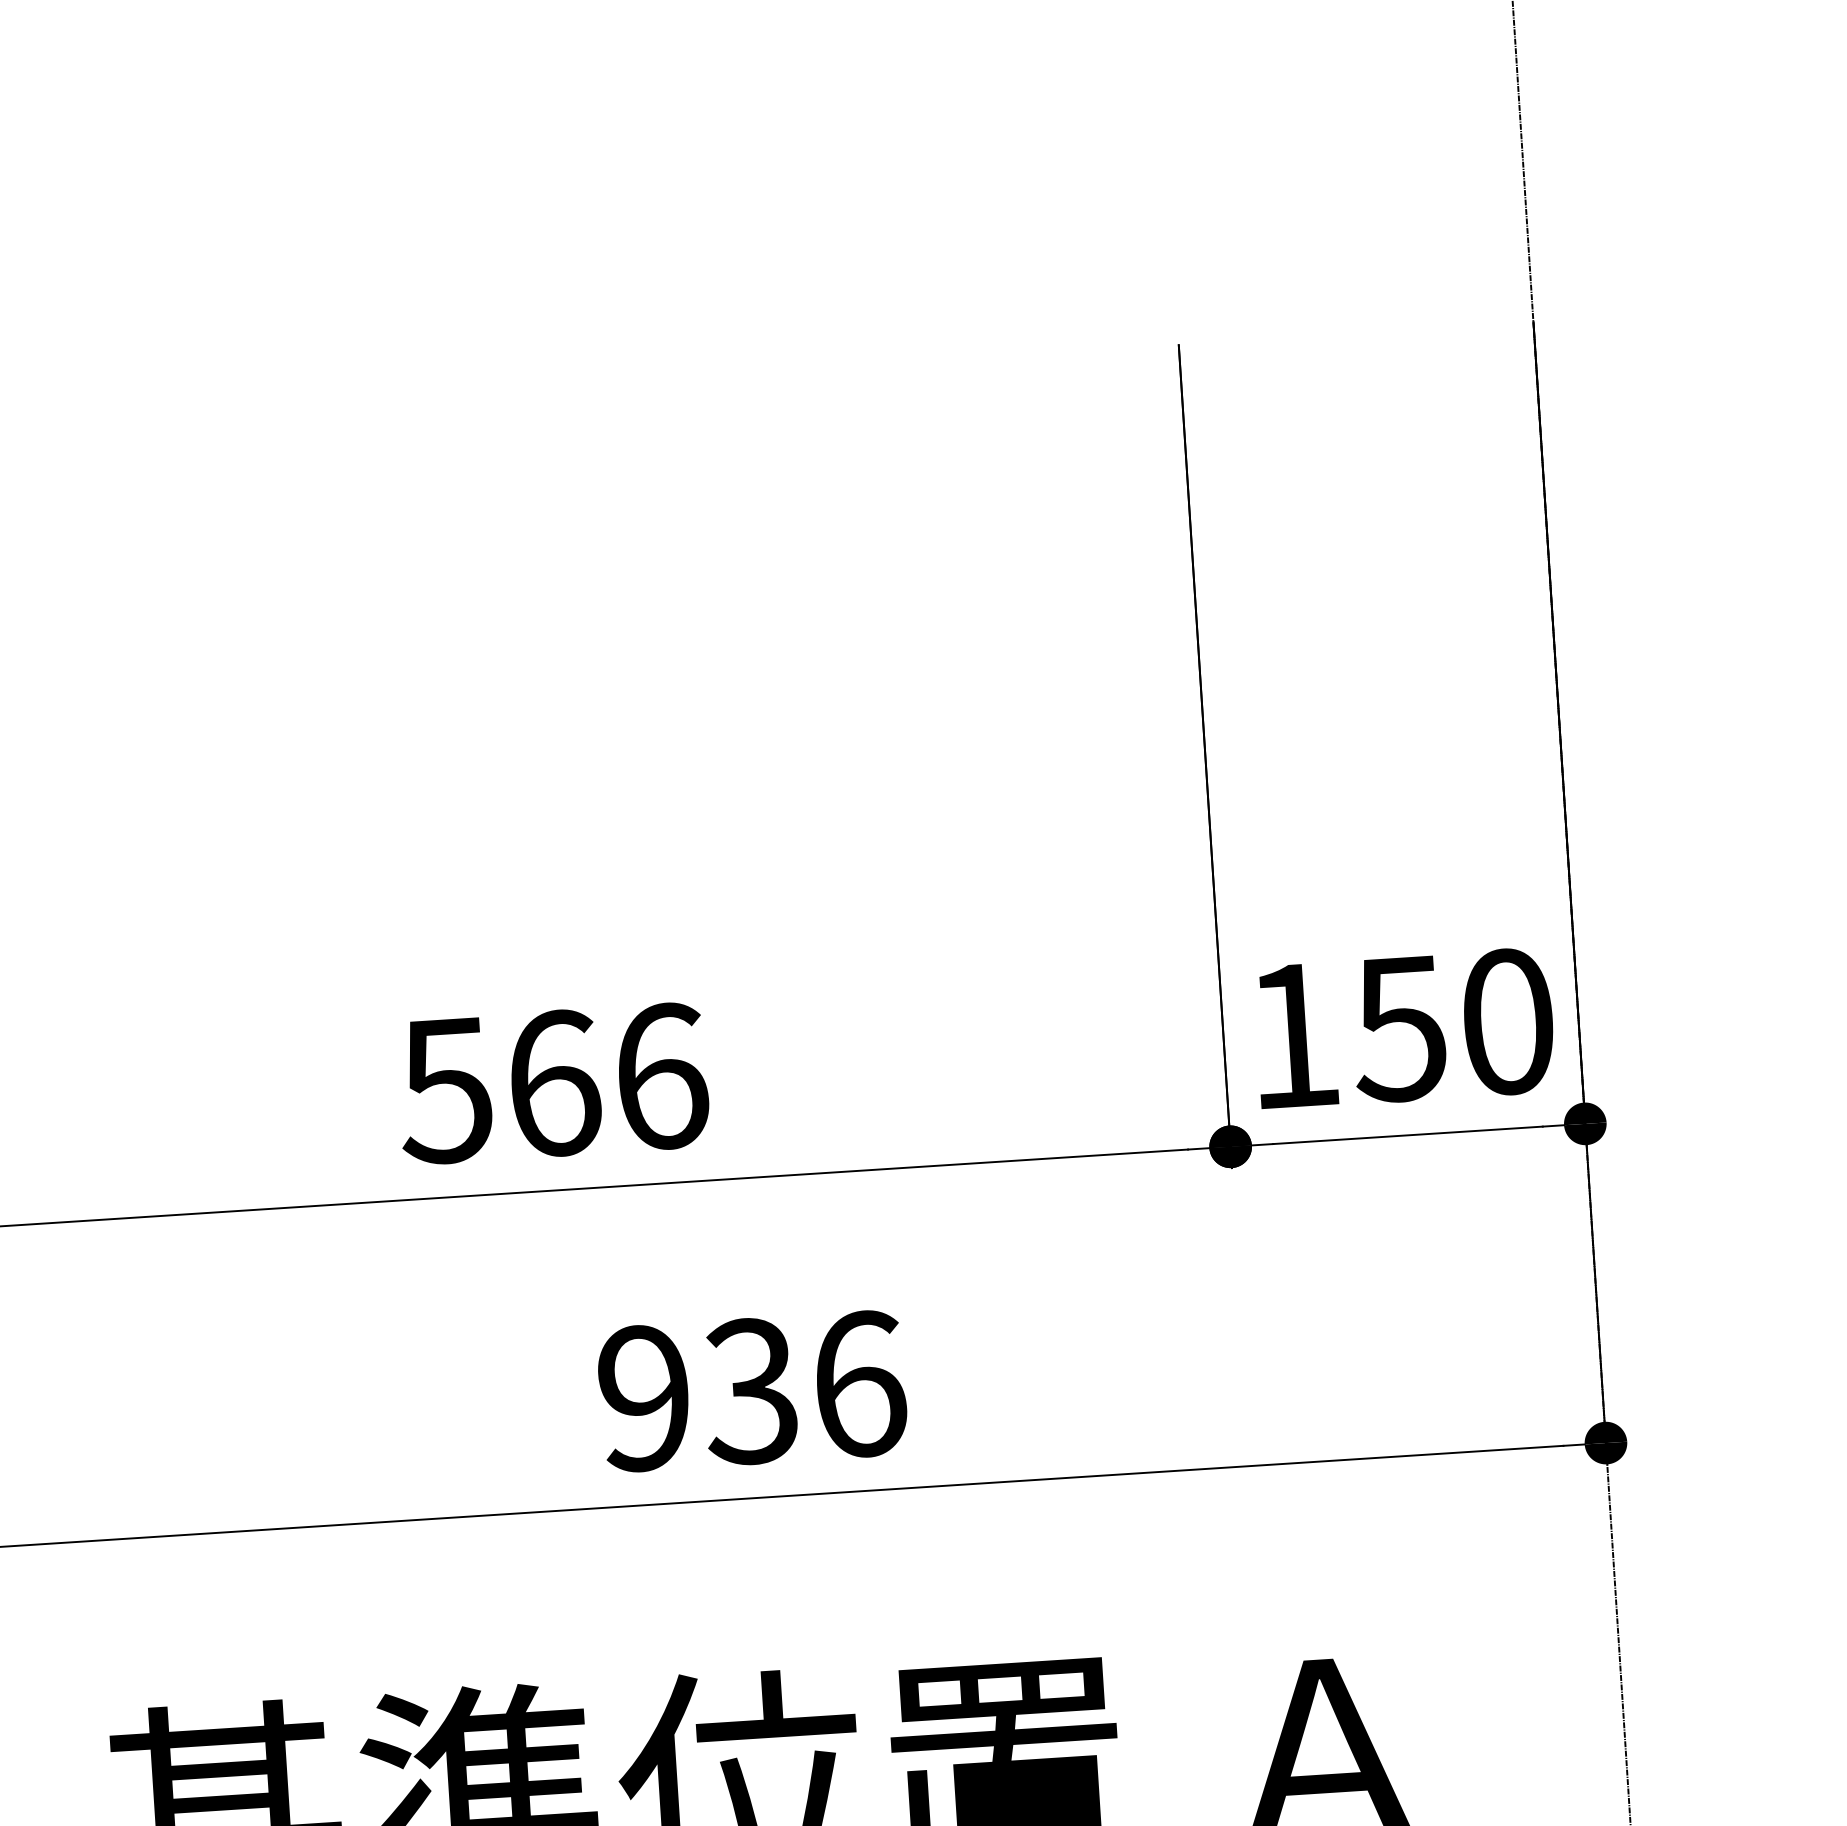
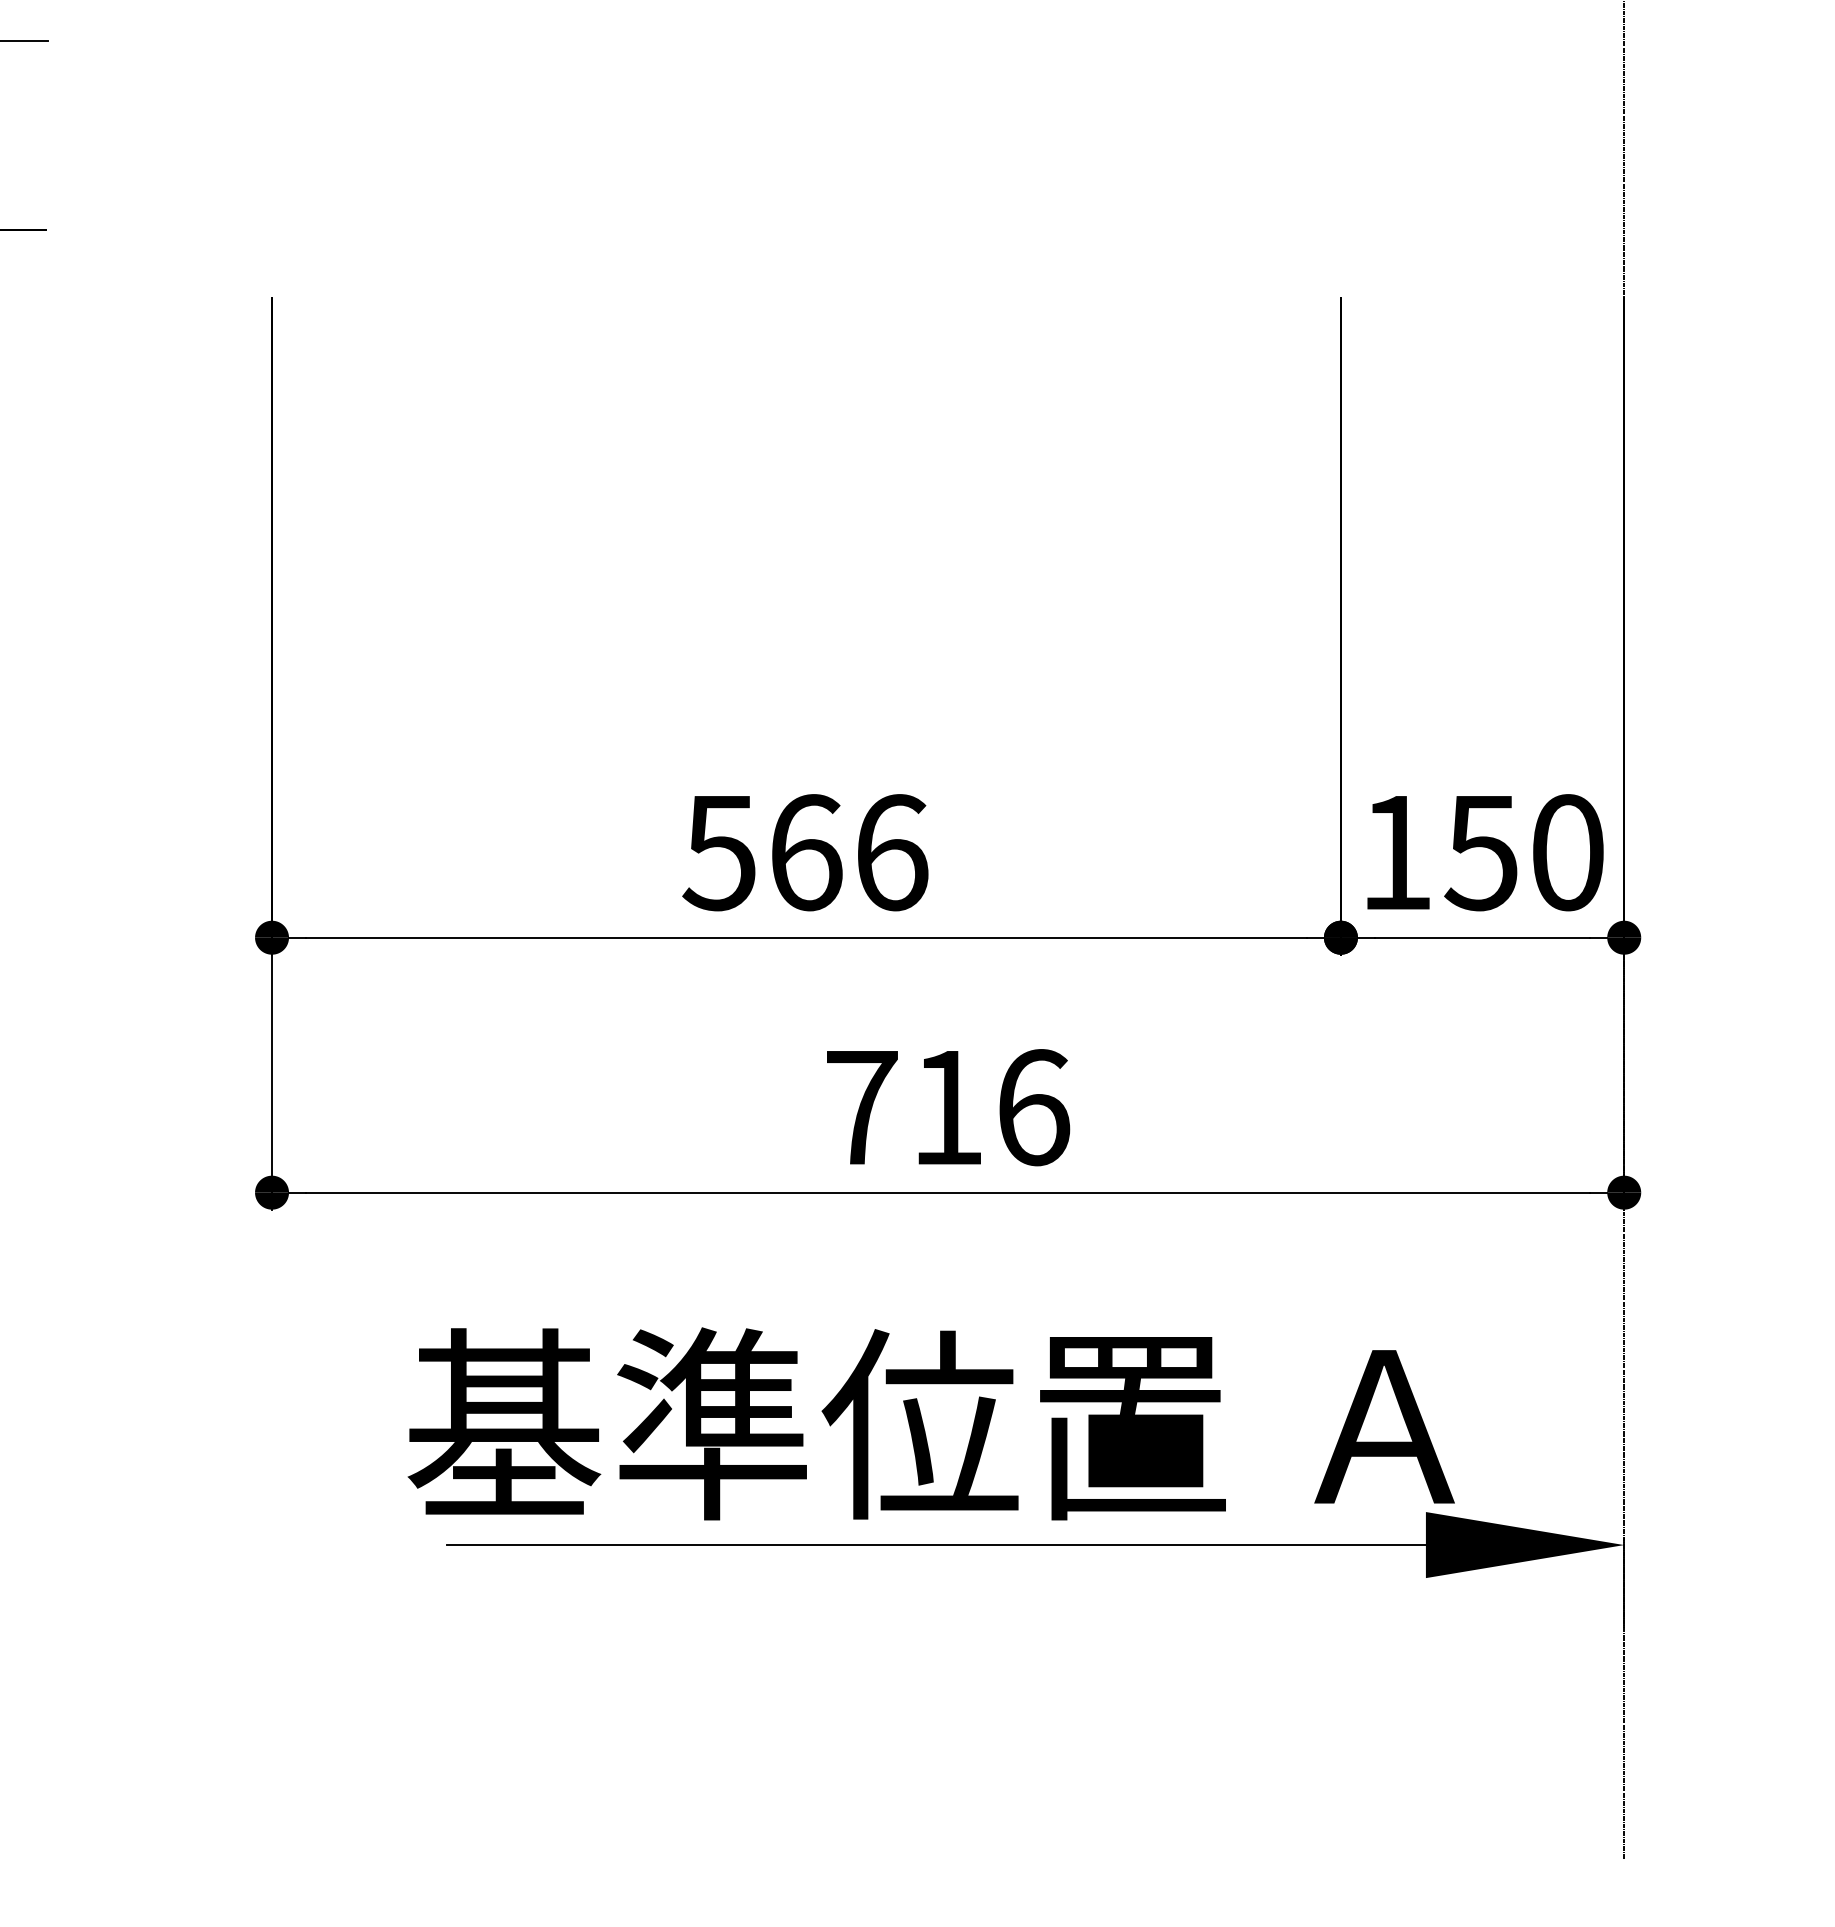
text: (697, 1394) -> (904, 1107), 936 -> 716

